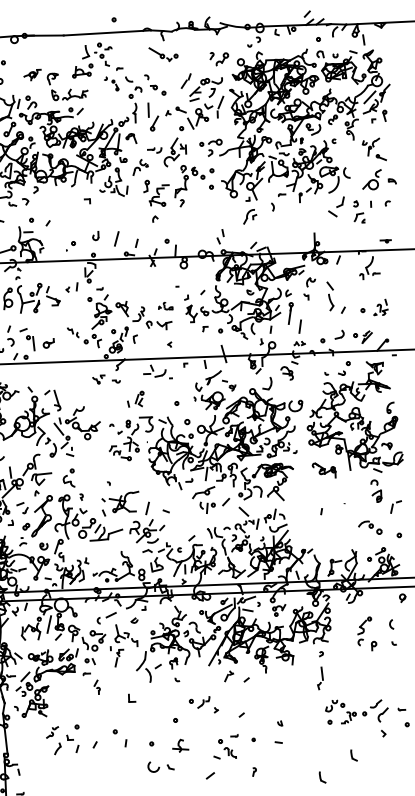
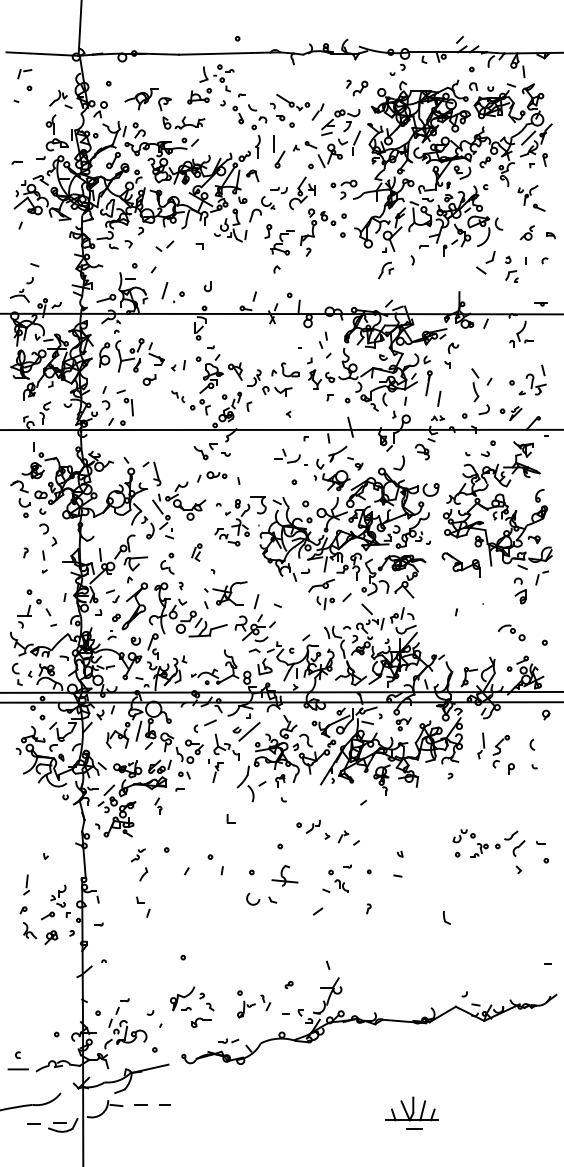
part: (163, 54) -> (293, 102), moved
part: (32, 75) -> (141, 99), size x1.67
part: (111, 84) -> (232, 112), size x1.43
part: (140, 167) -> (262, 209), size x1.43
part: (370, 179) -> (526, 232), size x0.62
part: (56, 202) -> (164, 246), added
part: (219, 236) -> (322, 339), moved
line: (116, 238) -> (164, 290), moved
part: (71, 287) -> (178, 365), moved
part: (330, 296) -> (475, 385), moved
part: (165, 305) -> (285, 369), size x1.67
part: (380, 307) -> (532, 379), size x1.67
part: (48, 342) -> (149, 379), moved
part: (157, 371) -> (290, 456), moved
part: (98, 379) -> (205, 451), size x1.67
part: (139, 398) -> (196, 552), moved
part: (105, 401) -> (212, 476), added
part: (323, 469) -> (460, 564), size x1.43
part: (395, 506) -> (541, 577), moved
line: (145, 621) -> (249, 731), added
part: (229, 675) -> (343, 836), moved
part: (320, 678) -> (481, 745), moved
part: (97, 686) -> (158, 805), moved
part: (73, 743) -> (143, 906), moved
part: (180, 745) -> (284, 875), size x1.43
part: (353, 755) -> (483, 893), removed

